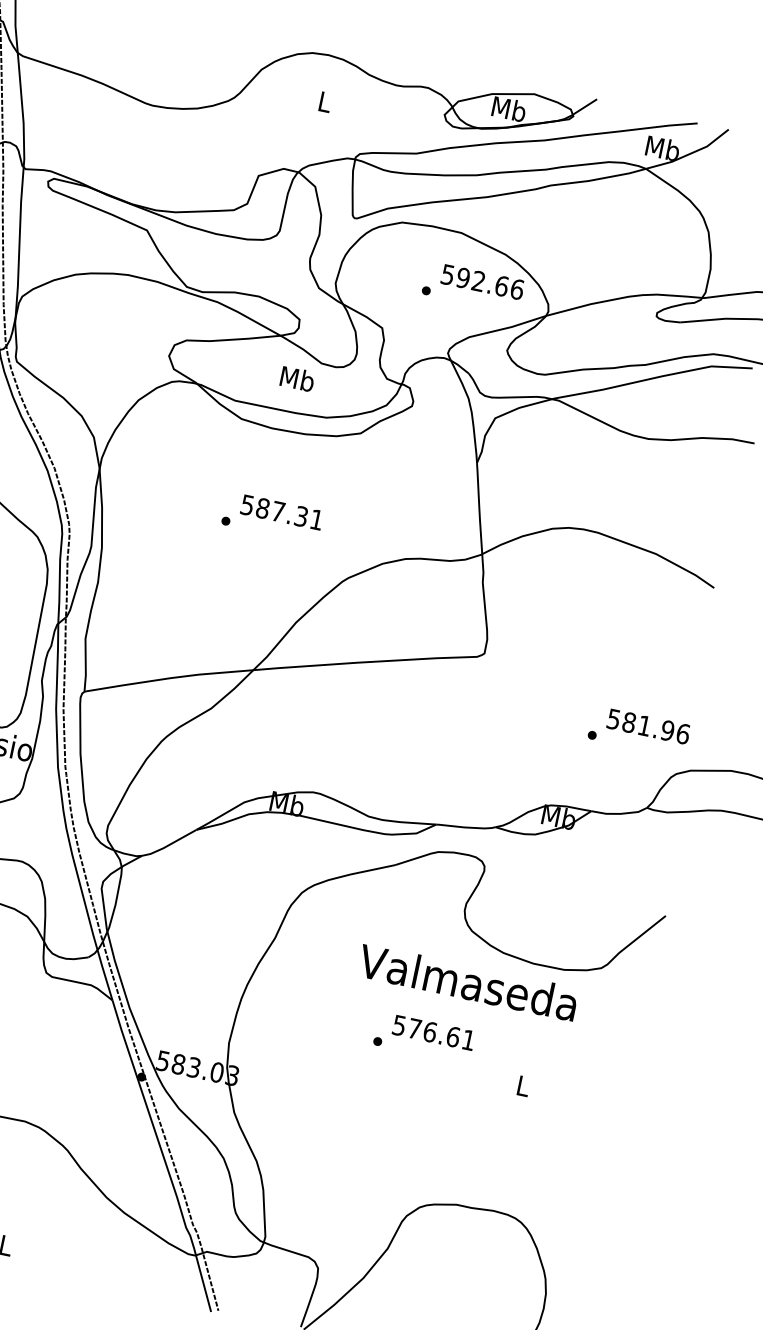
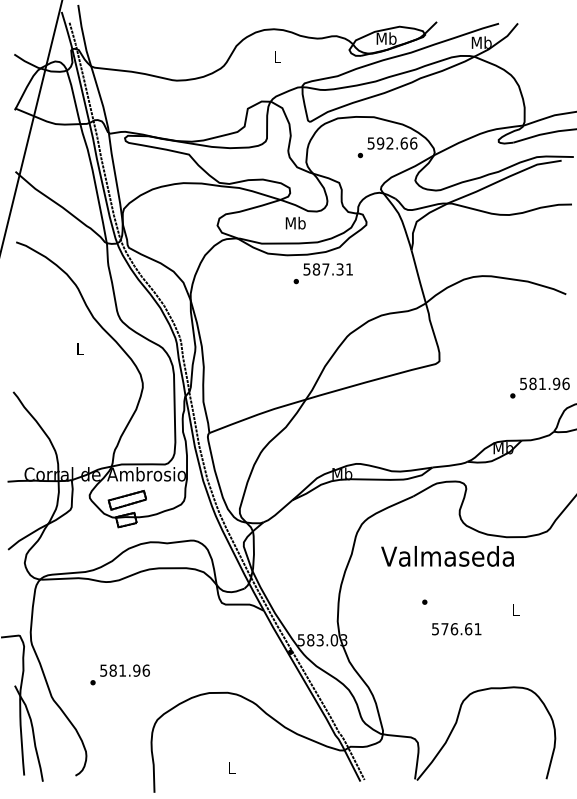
text: (271, 517) -> (322, 273), moved
text: (467, 982) -> (447, 556), moved
text: (433, 1033) -> (456, 629), moved

